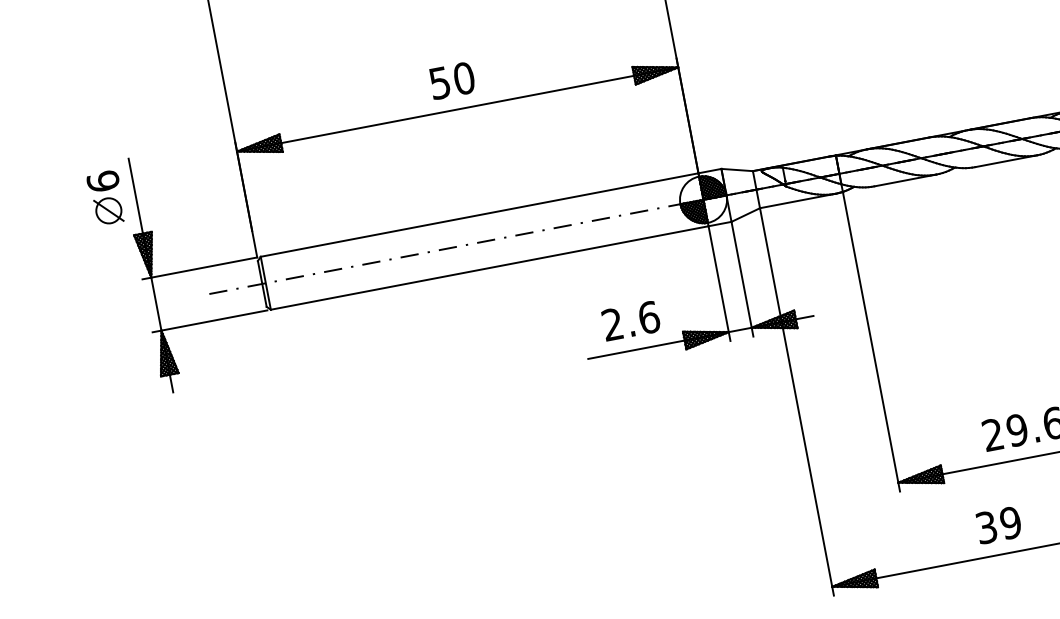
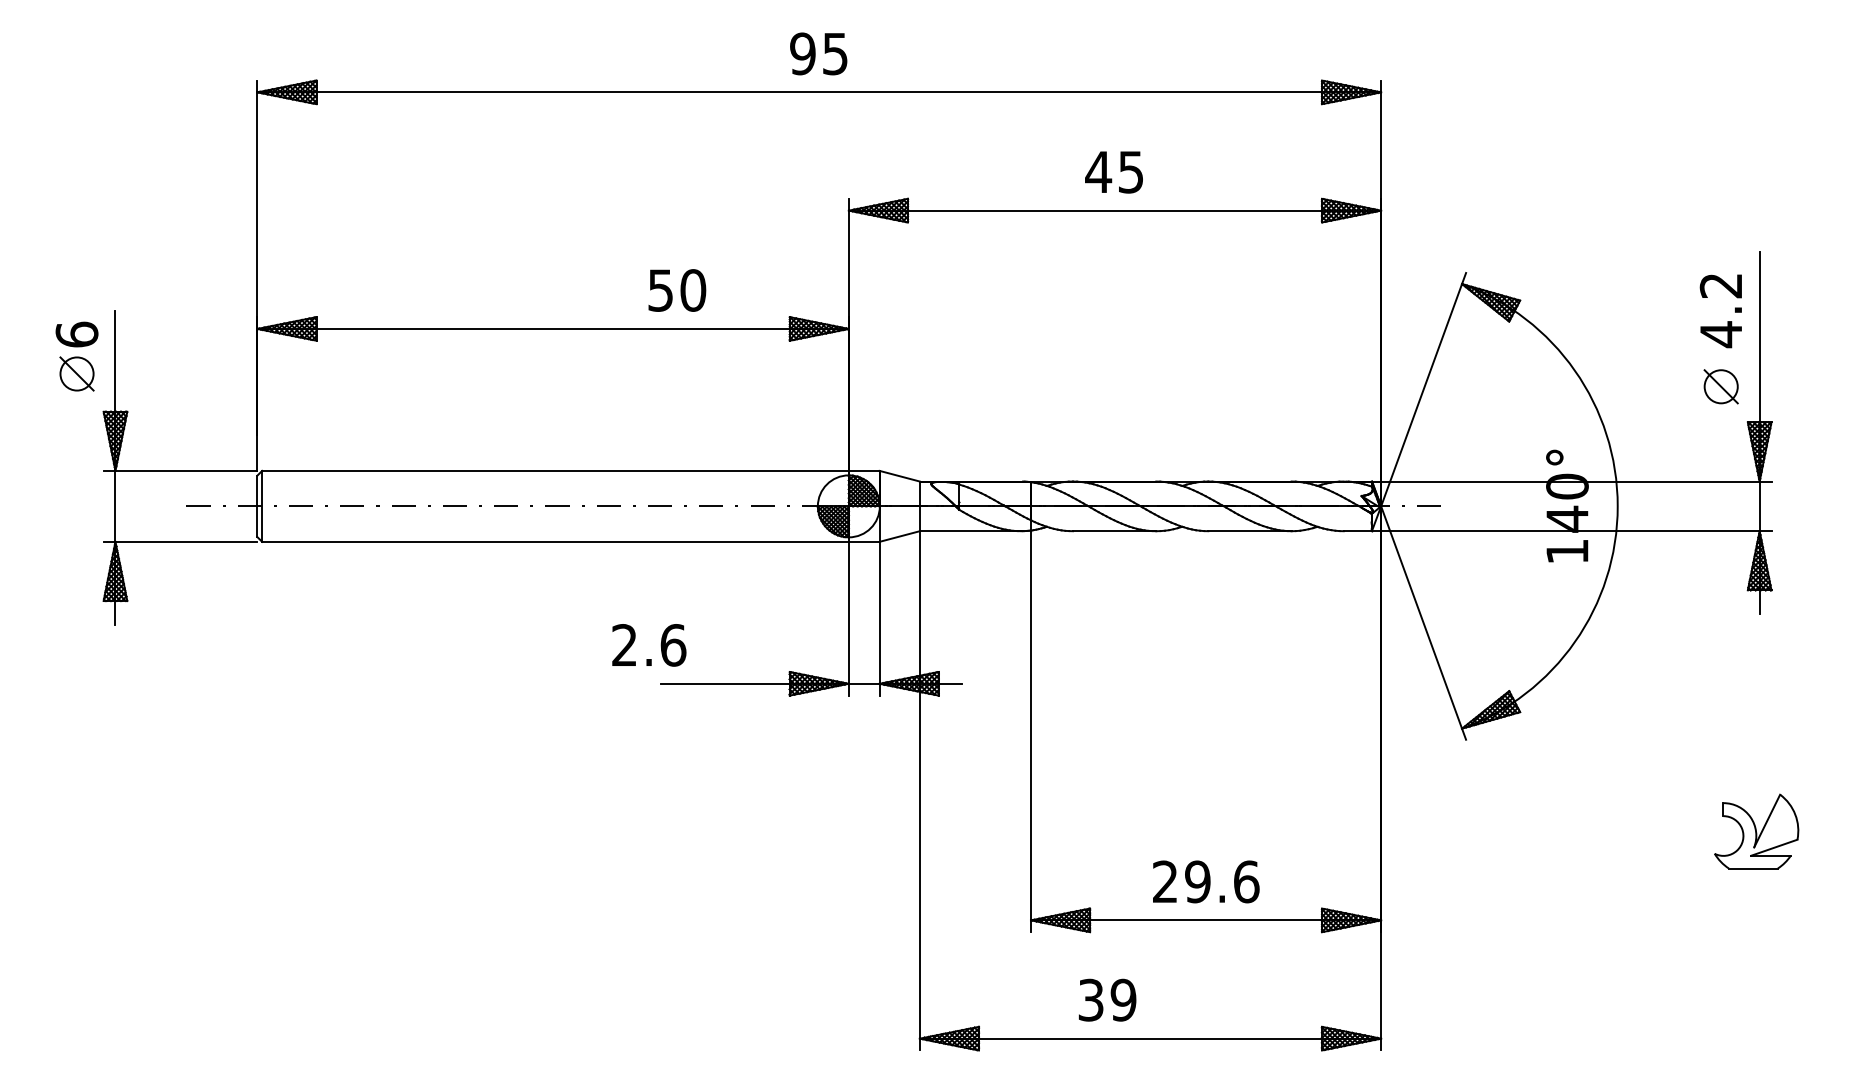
text: (452, 80) -> (677, 290), moved
text: (631, 321) -> (649, 645), moved
text: (998, 524) -> (1107, 999), moved

